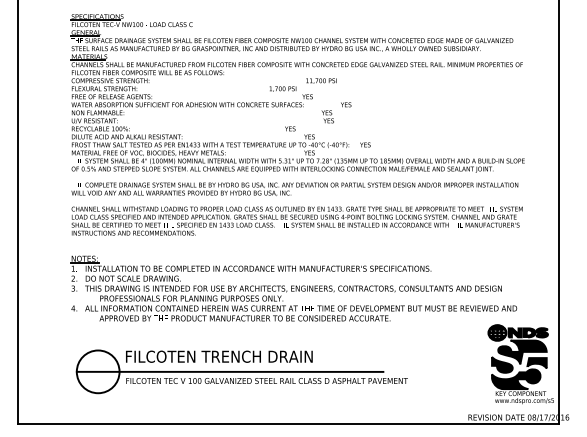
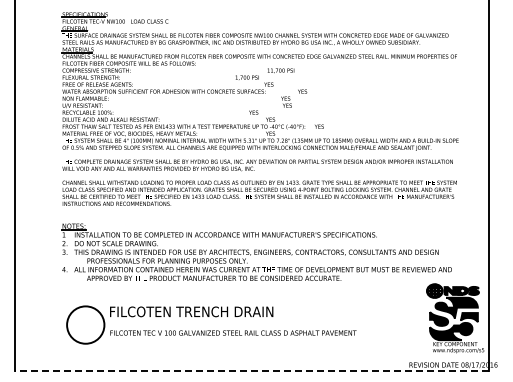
line: (230, 372) -> (201, 325), removed
line: (287, 423) -> (251, 370), solid -> dashed

